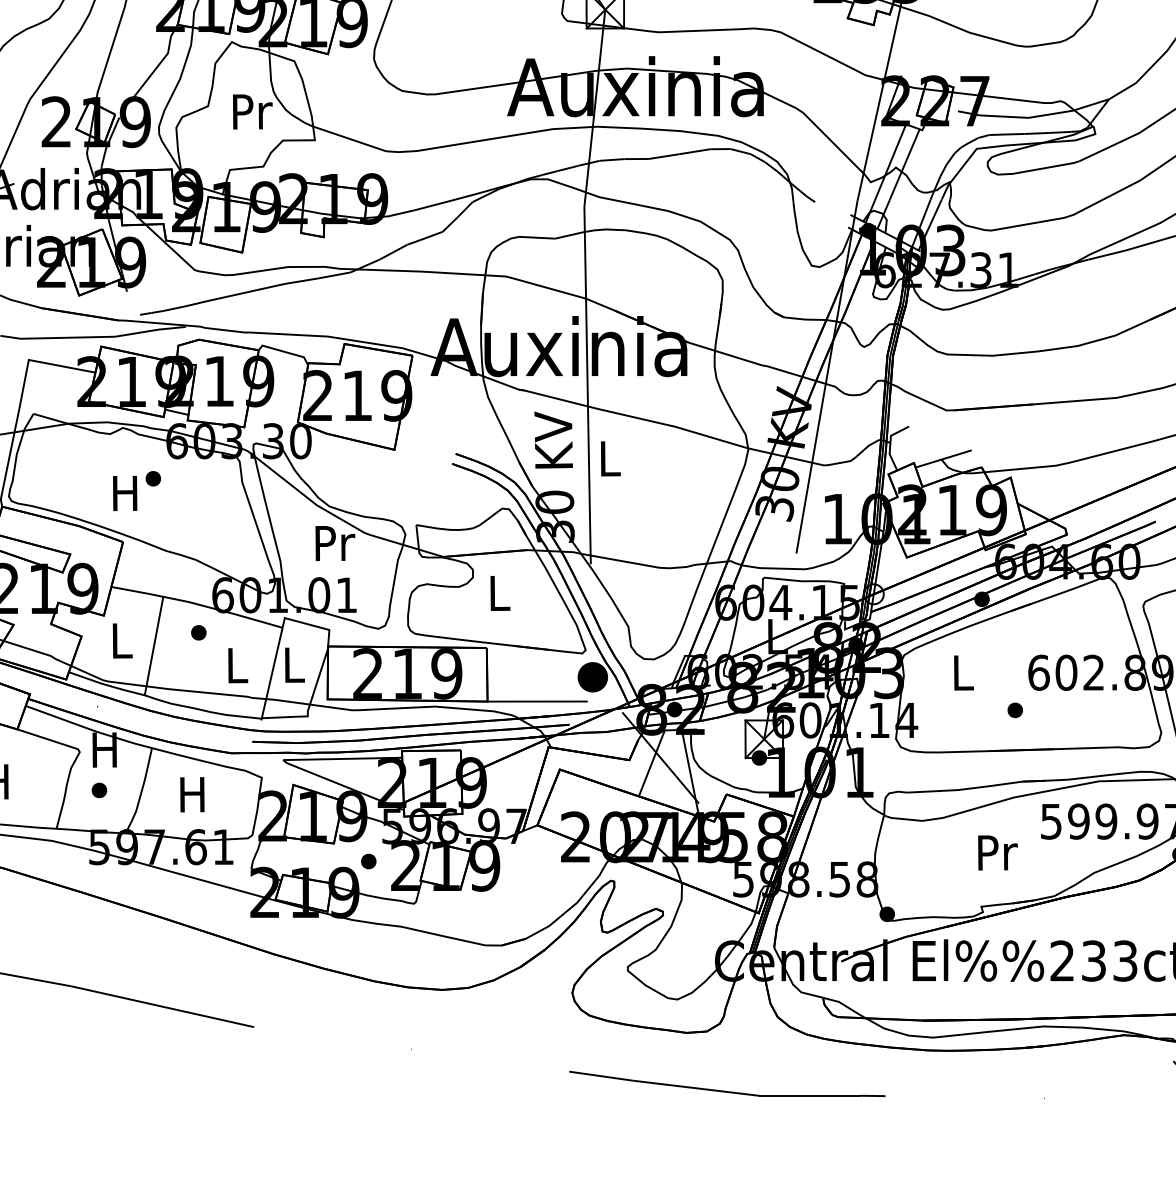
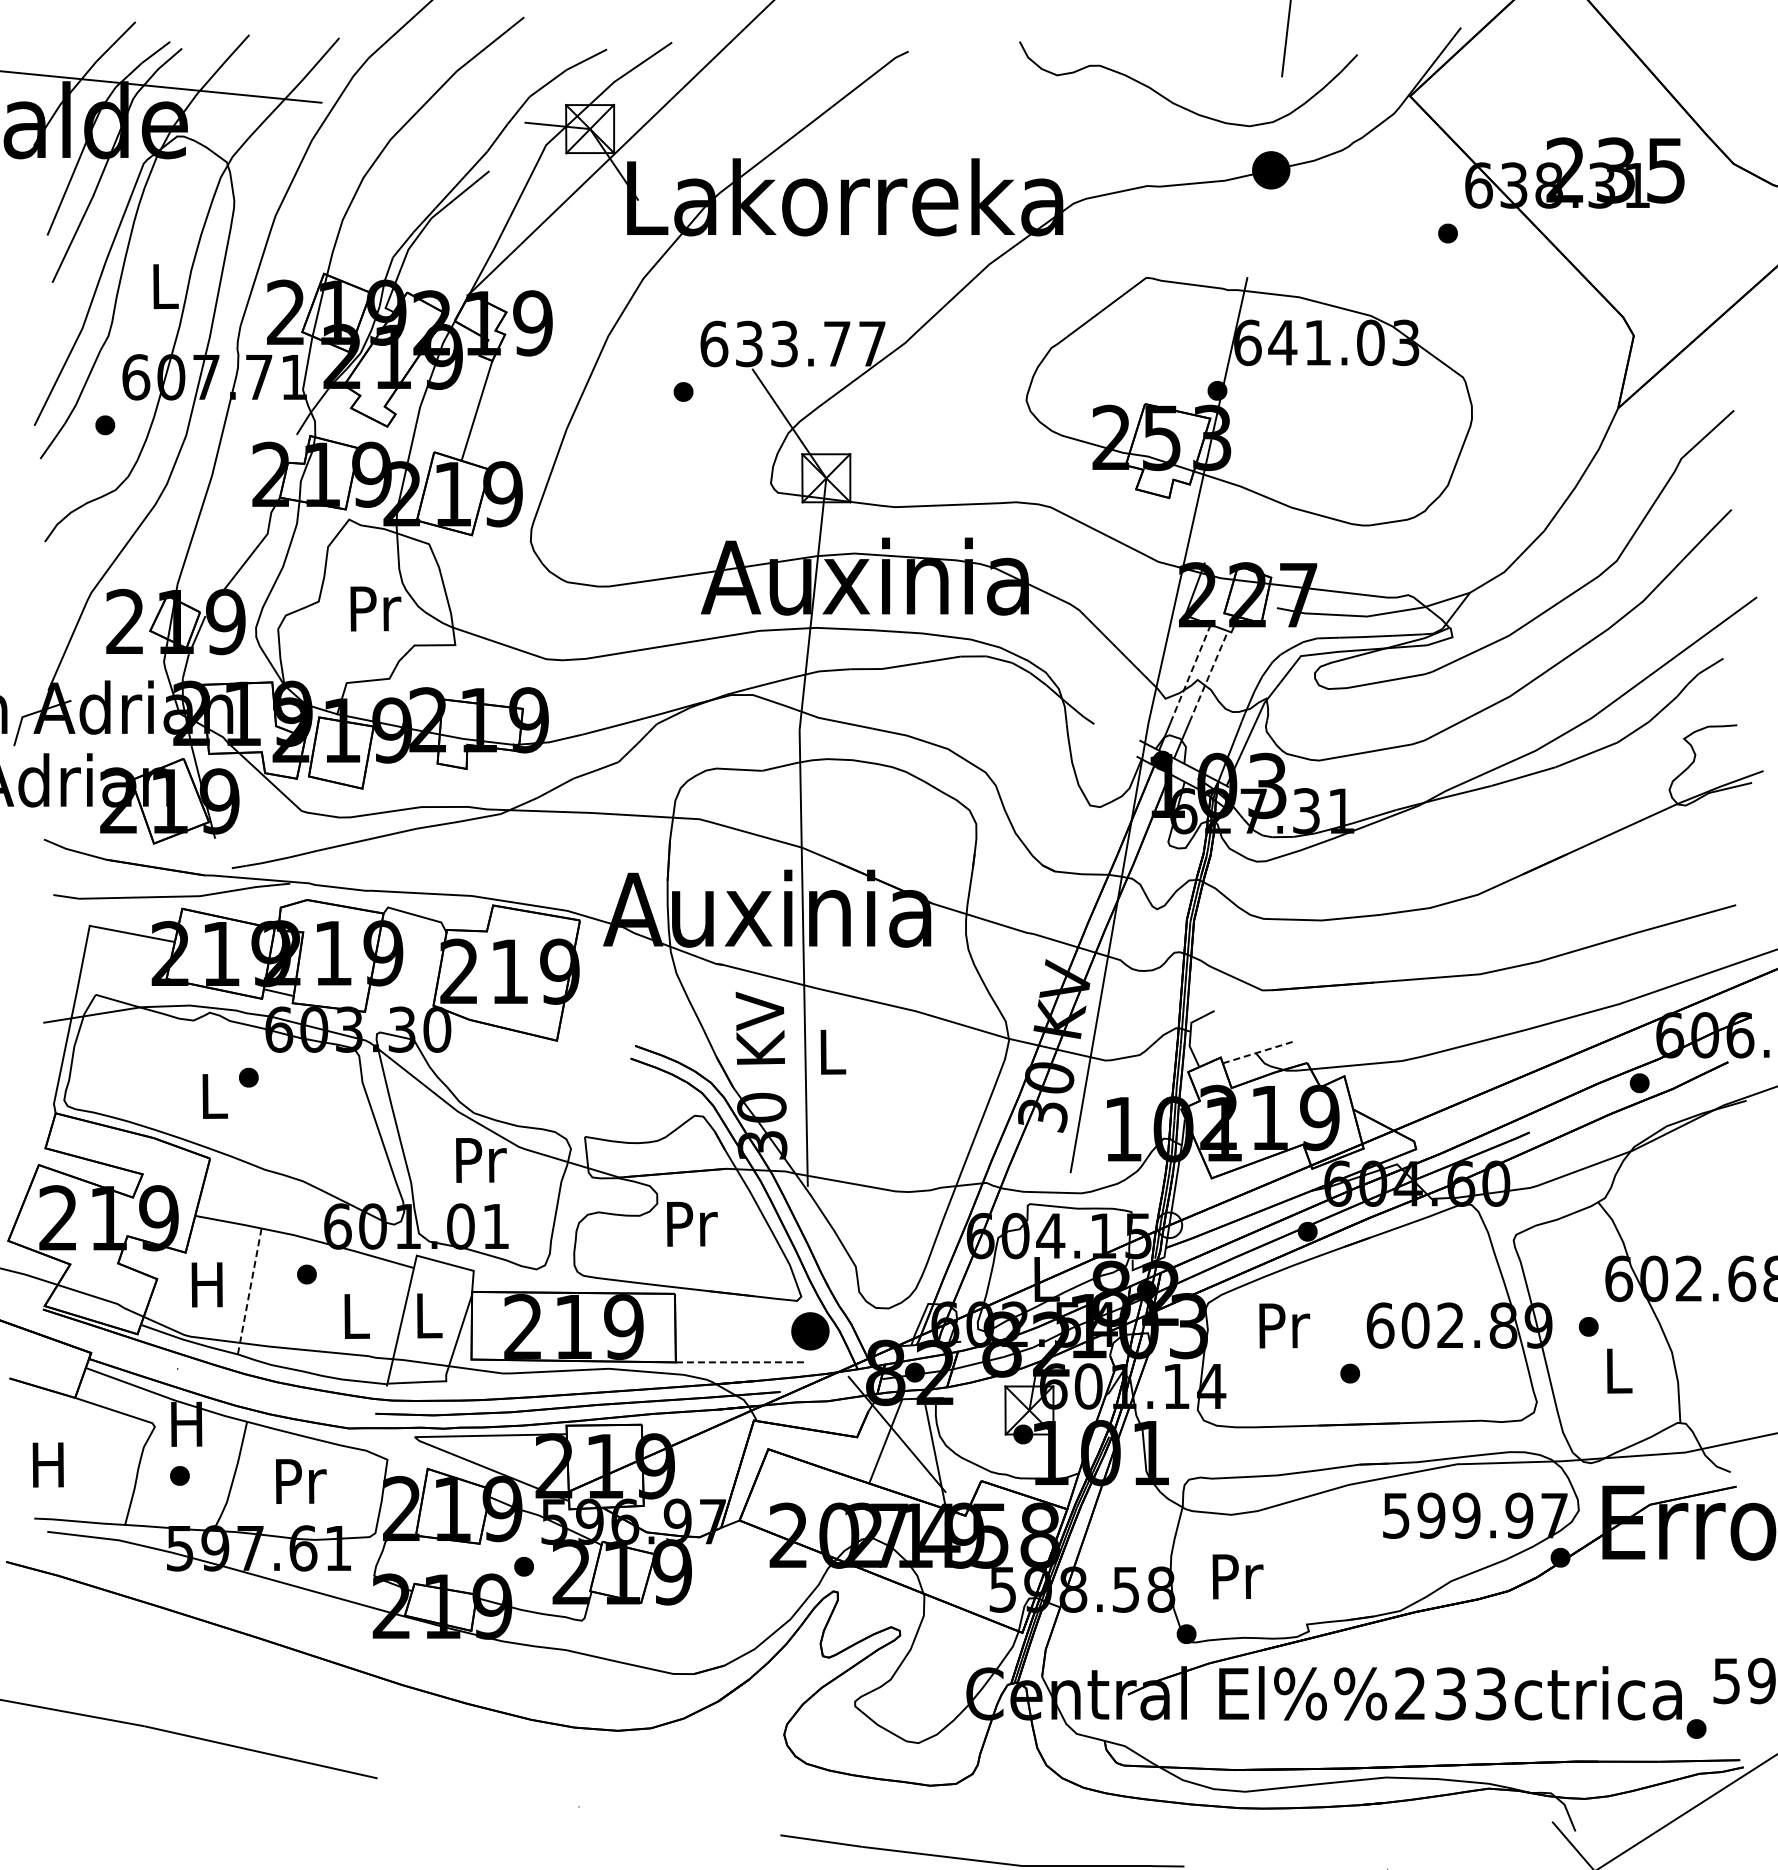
line: (890, 162) -> (1190, 673), solid -> dashed
line: (904, 164) -> (1208, 676), solid -> dashed
line: (943, 459) -> (1258, 1052), solid -> dashed
text: (124, 493) -> (212, 1096), H -> L
text: (500, 592) -> (692, 1223), L -> Pr
text: (120, 640) -> (206, 1284), L -> H
line: (153, 646) -> (249, 1291), solid -> dashed
text: (963, 672) -> (1284, 1325), L -> Pr
line: (537, 701) -> (739, 1362), solid -> dashed
text: (194, 794) -> (301, 1481), H -> Pr
text: (997, 852) -> (1237, 1576), moved

